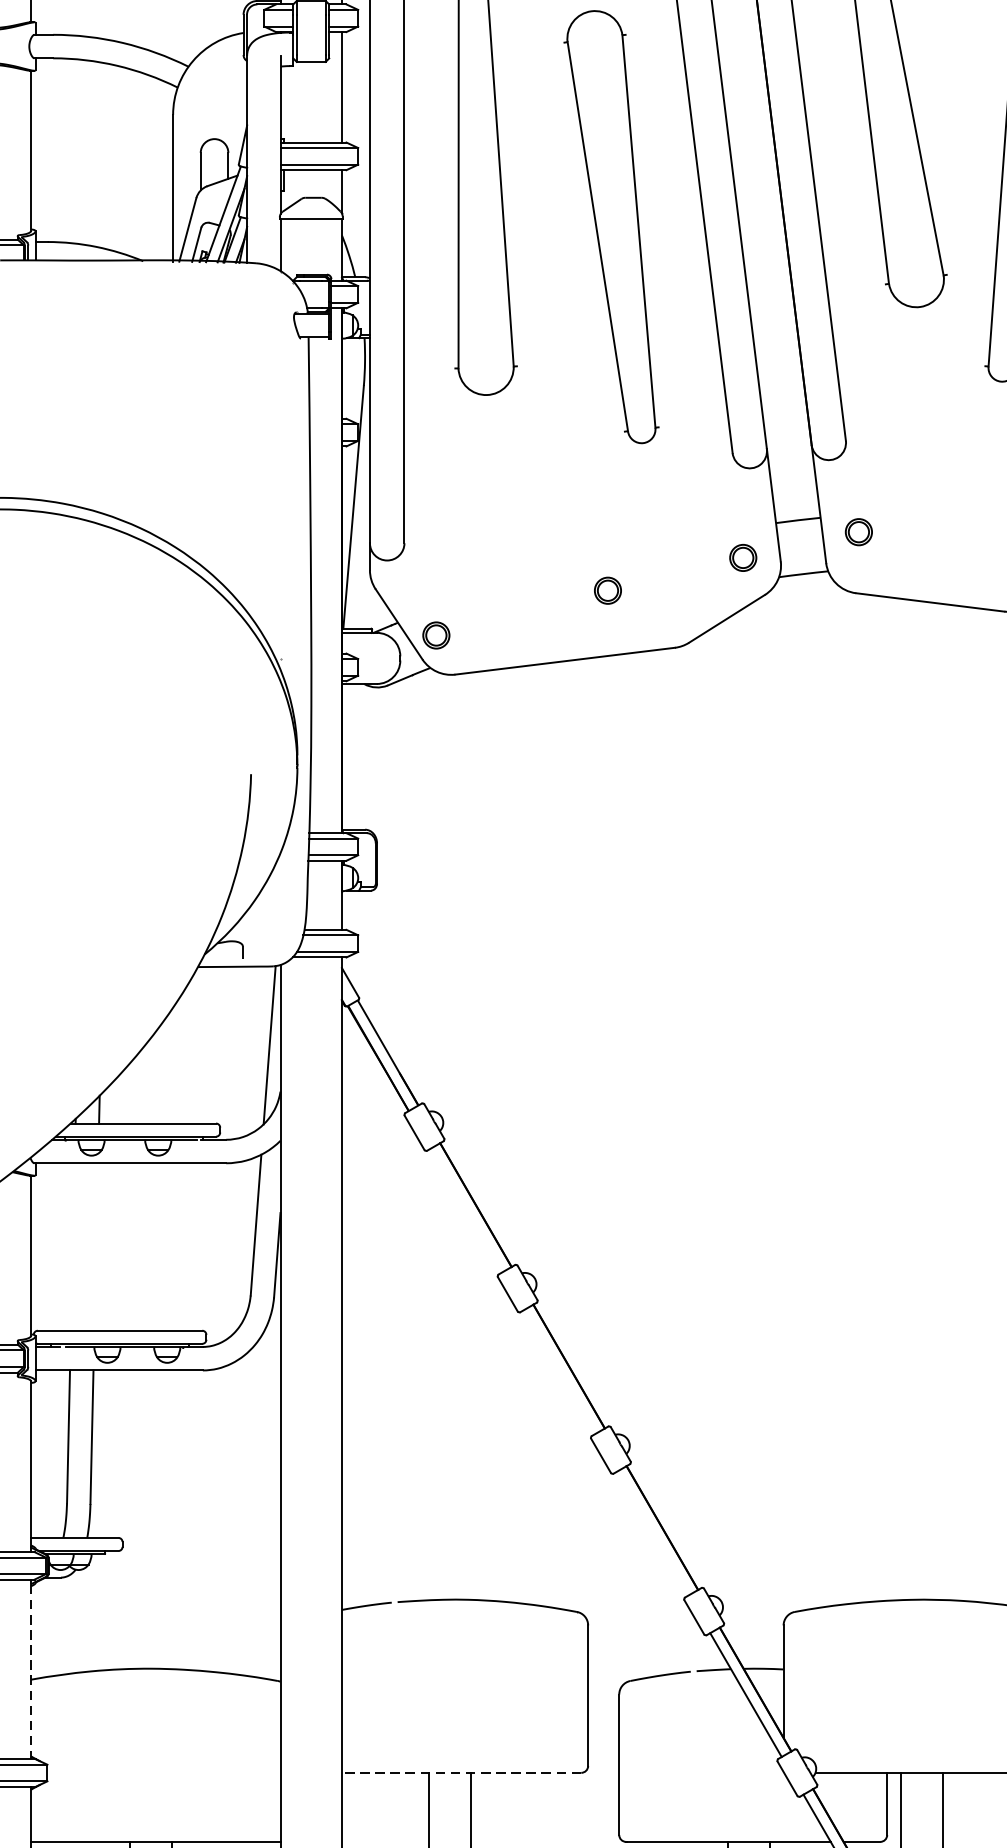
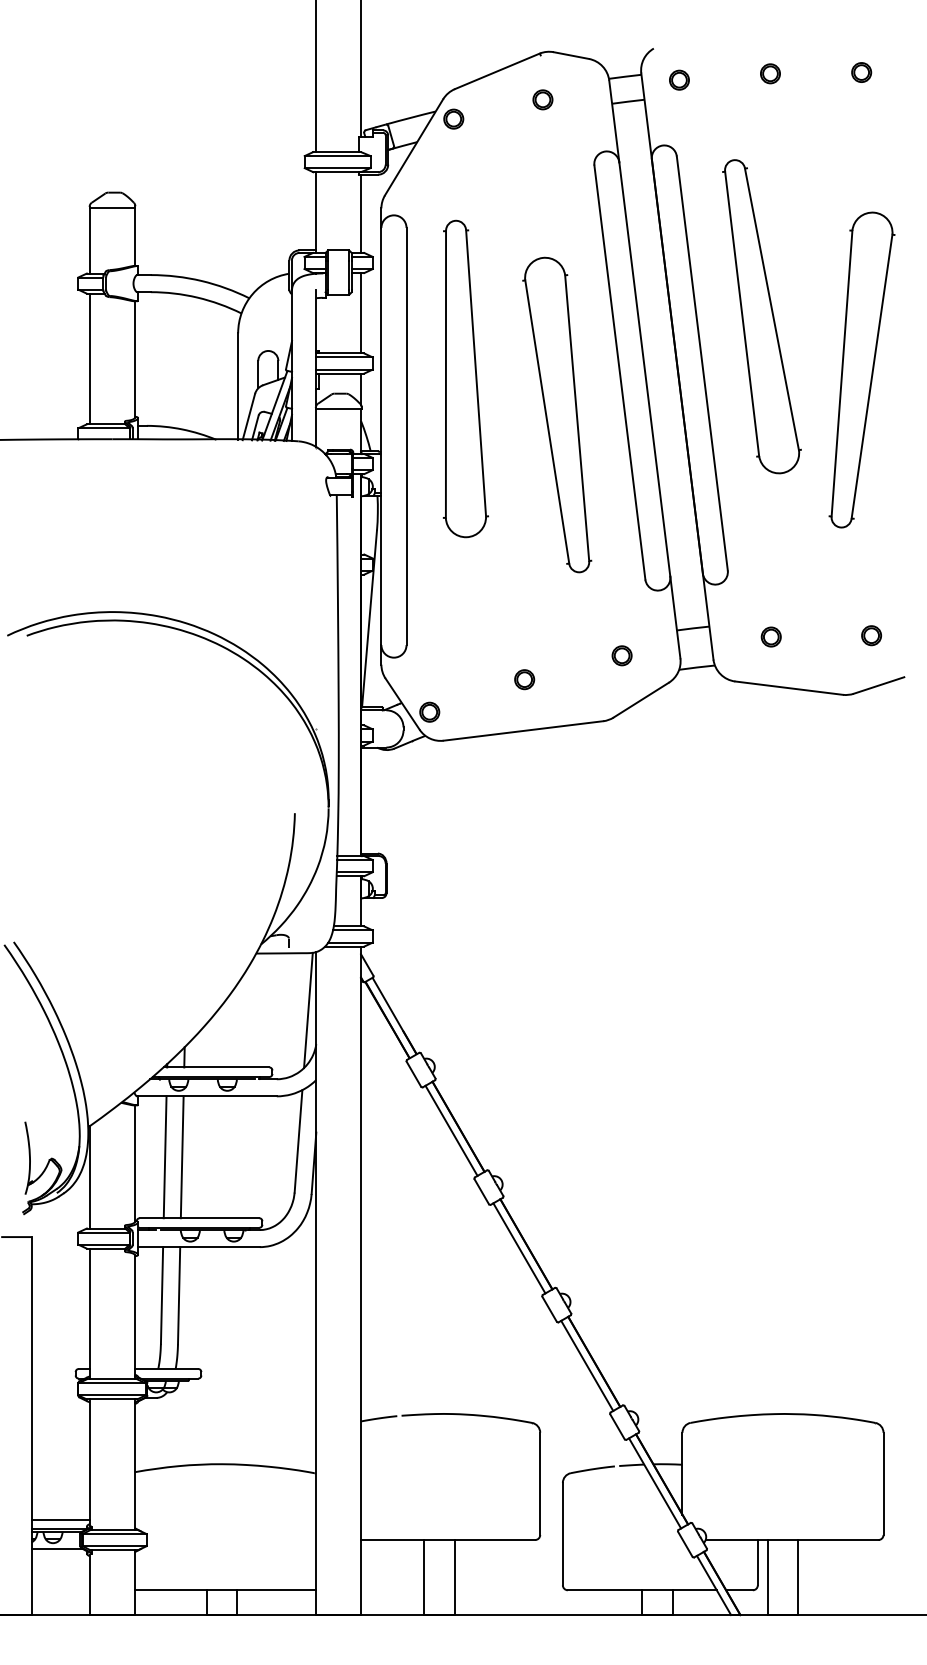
part: (857, 531) -> (770, 636), moved
part: (742, 557) -> (621, 655), moved
part: (607, 590) -> (524, 679), moved
line: (466, 1210) -> (451, 1130), added
line: (71, 1247) -> (164, 1157), added
line: (95, 1247) -> (181, 1157), added
line: (559, 1372) -> (519, 1248), added
line: (653, 1533) -> (587, 1365), added
line: (30, 1671) -> (134, 1466), dashed -> solid
line: (460, 1773) -> (447, 1540), dashed -> solid

